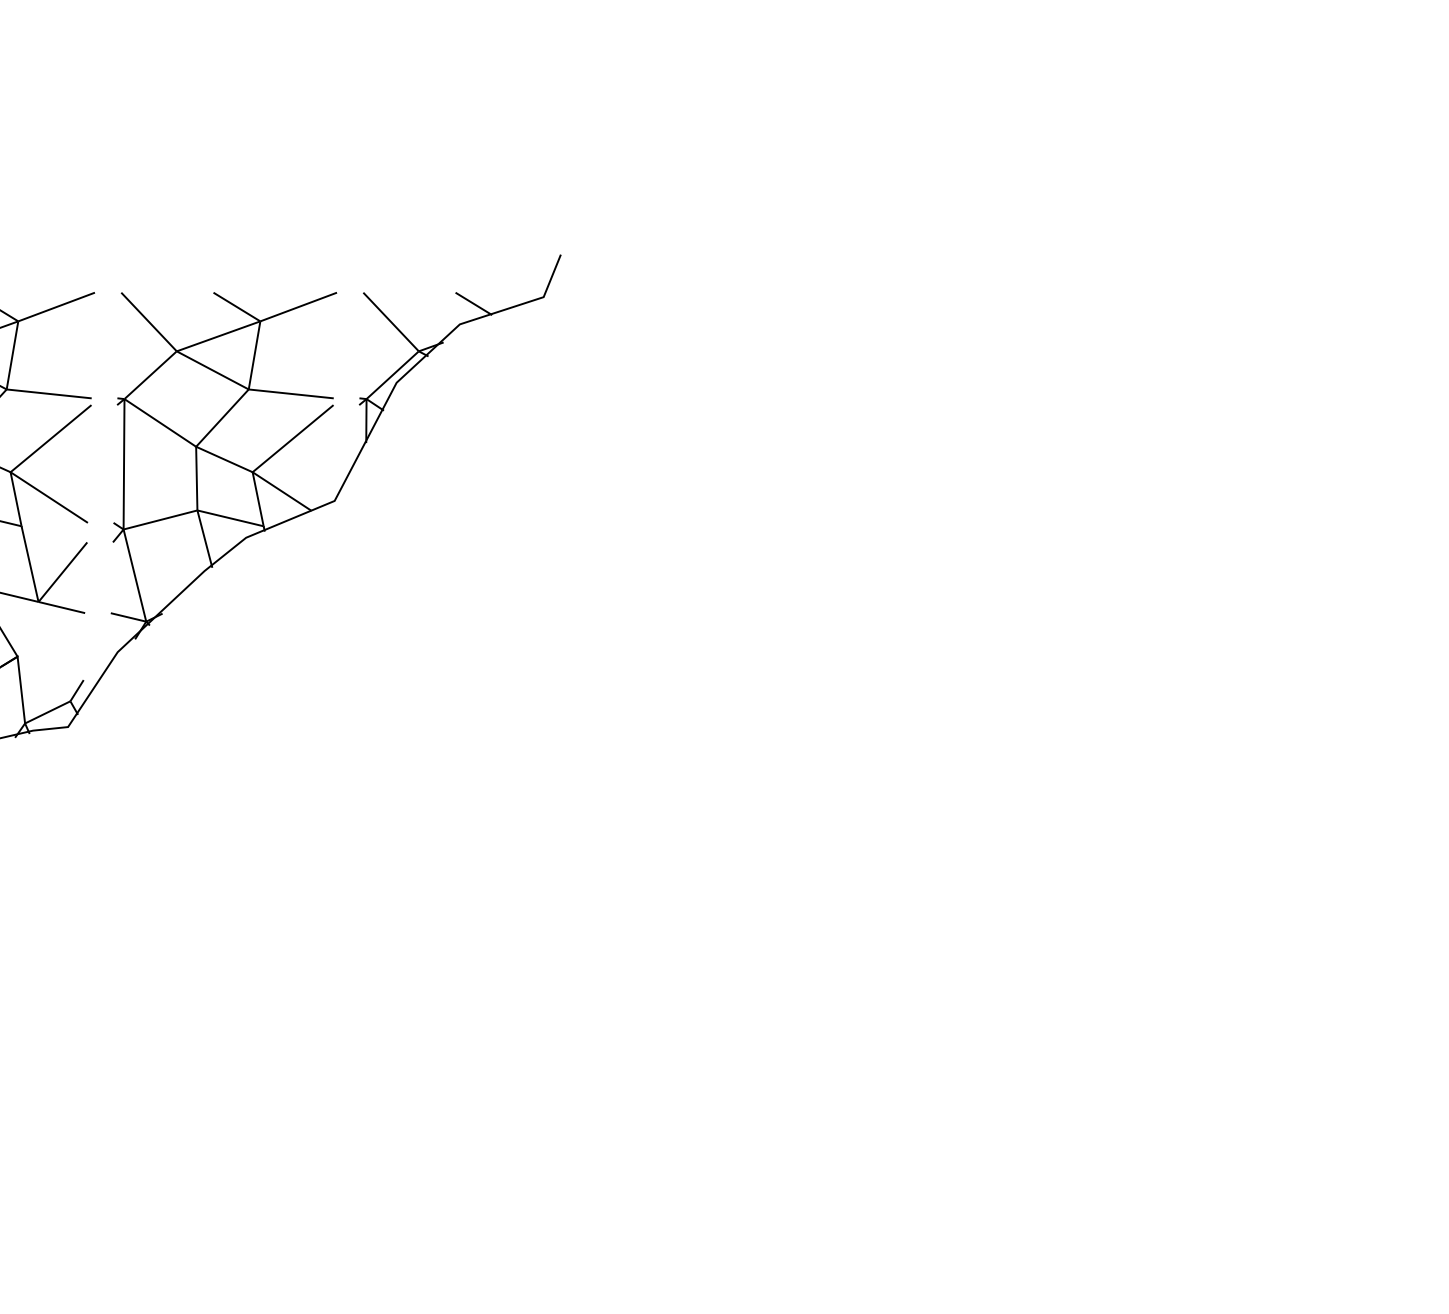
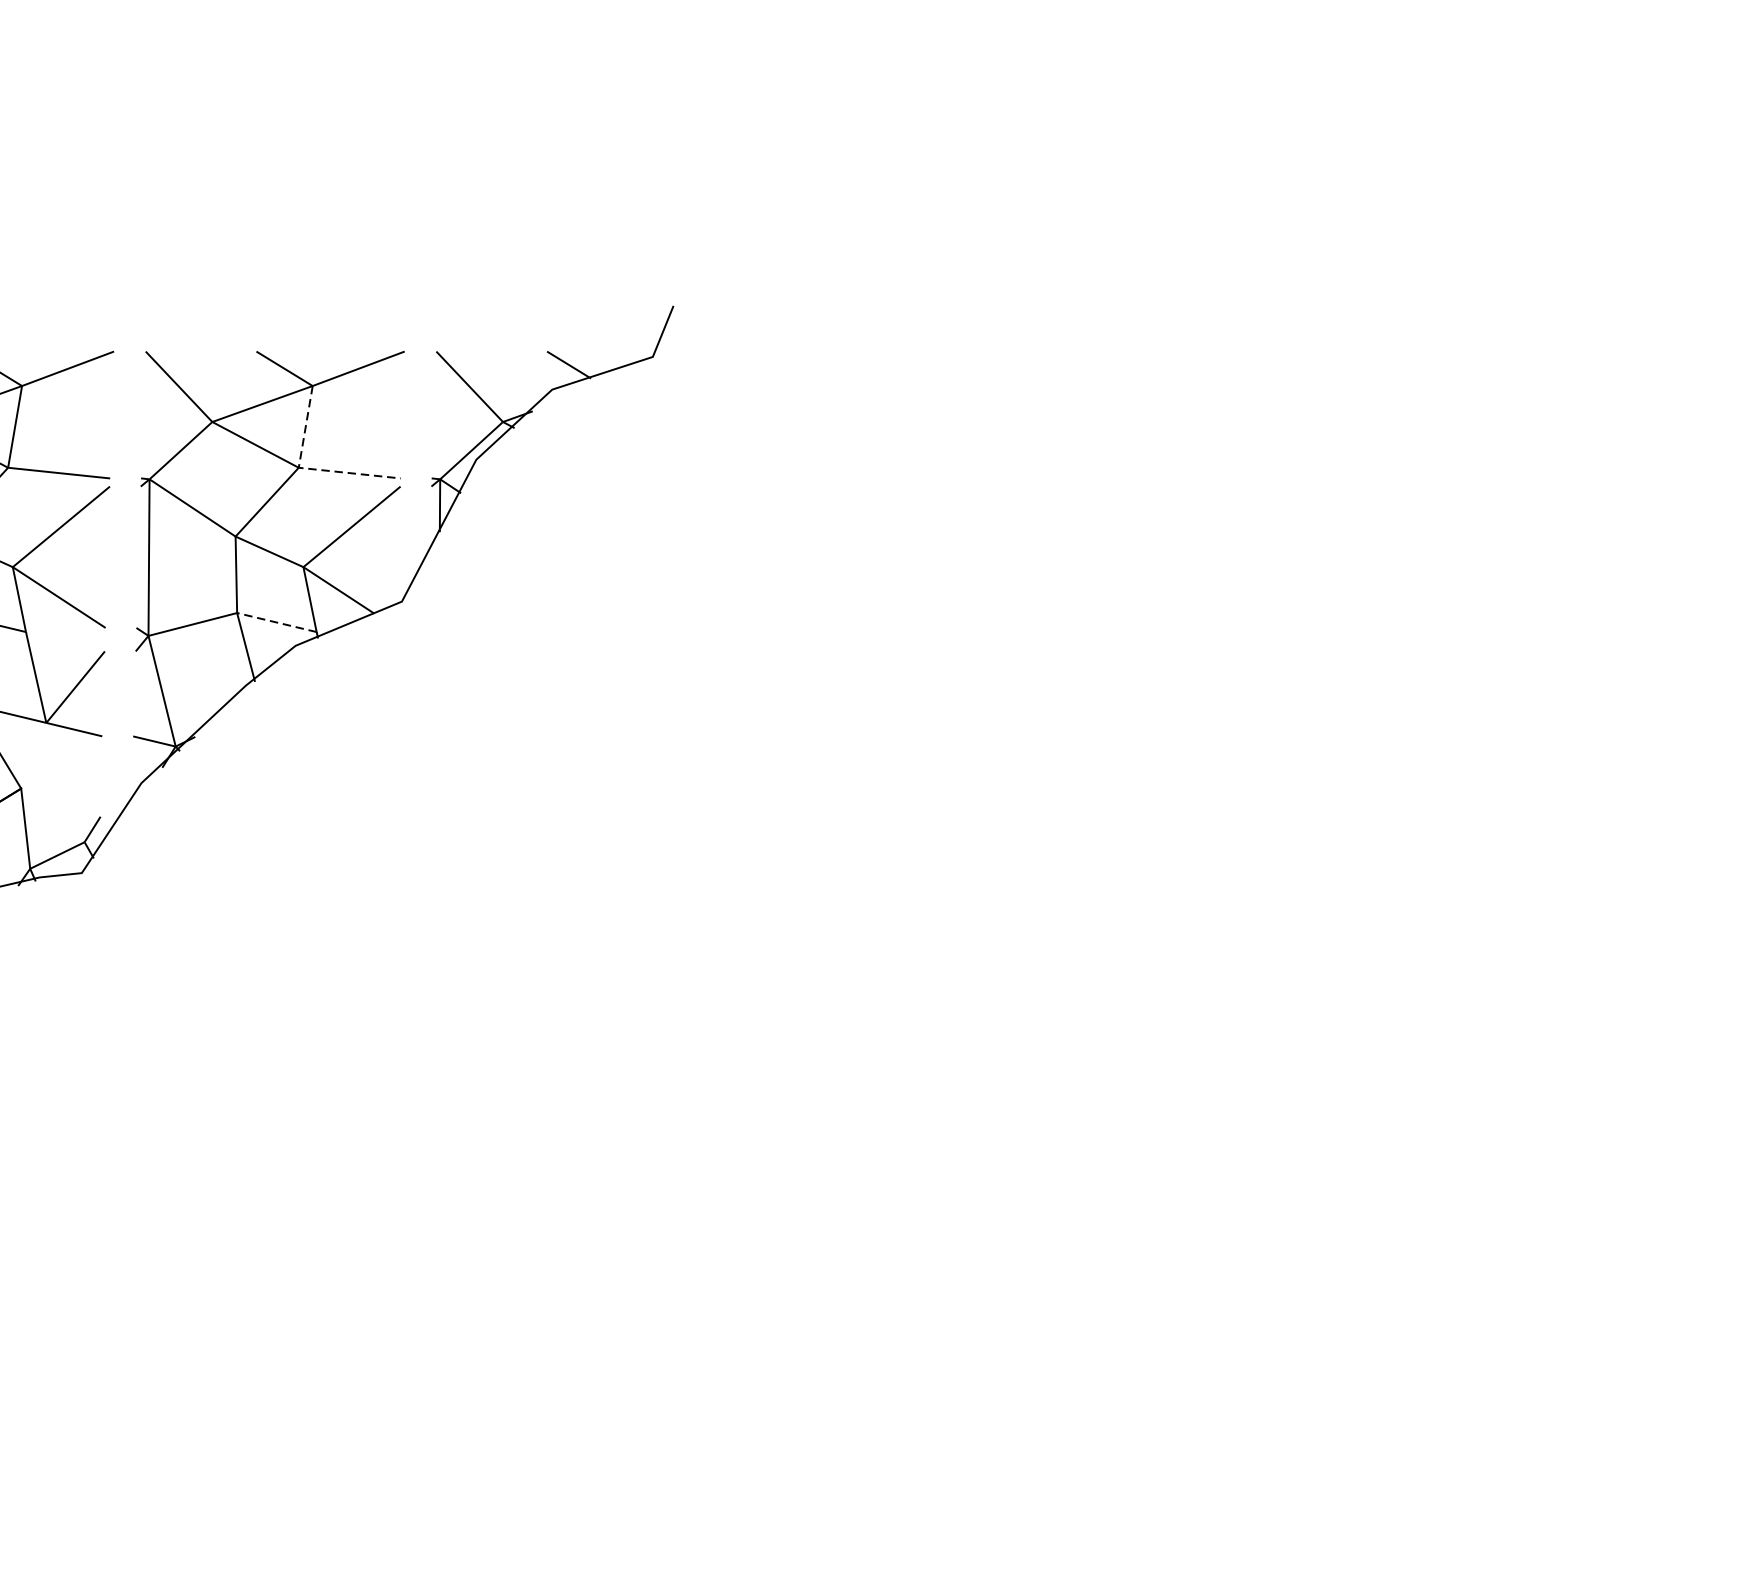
line: (256, 390) -> (308, 469), solid -> dashed
line: (230, 518) -> (276, 622), solid -> dashed

